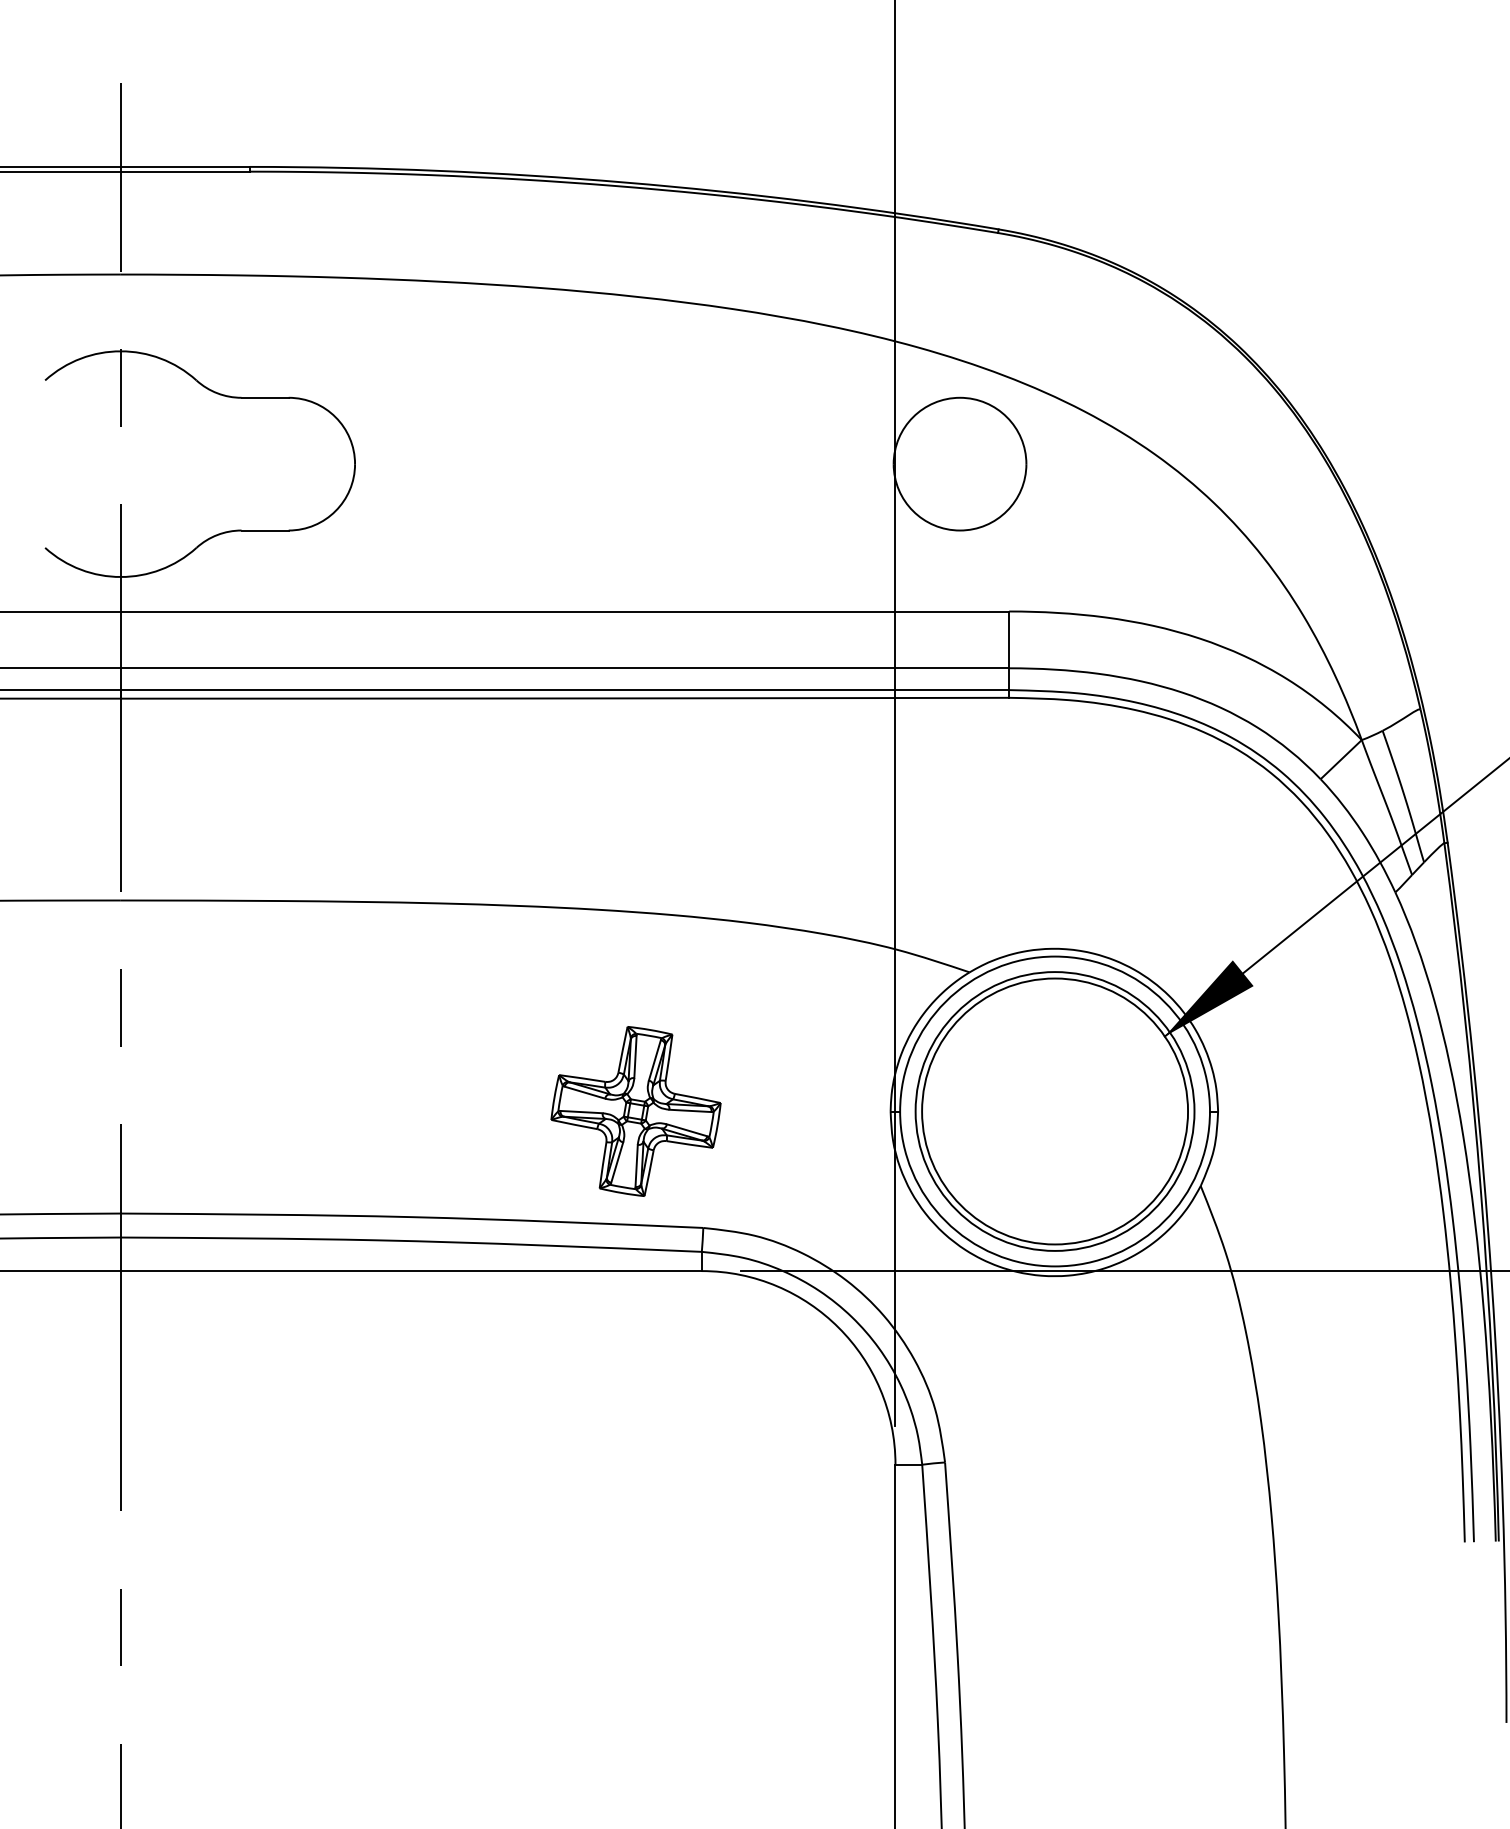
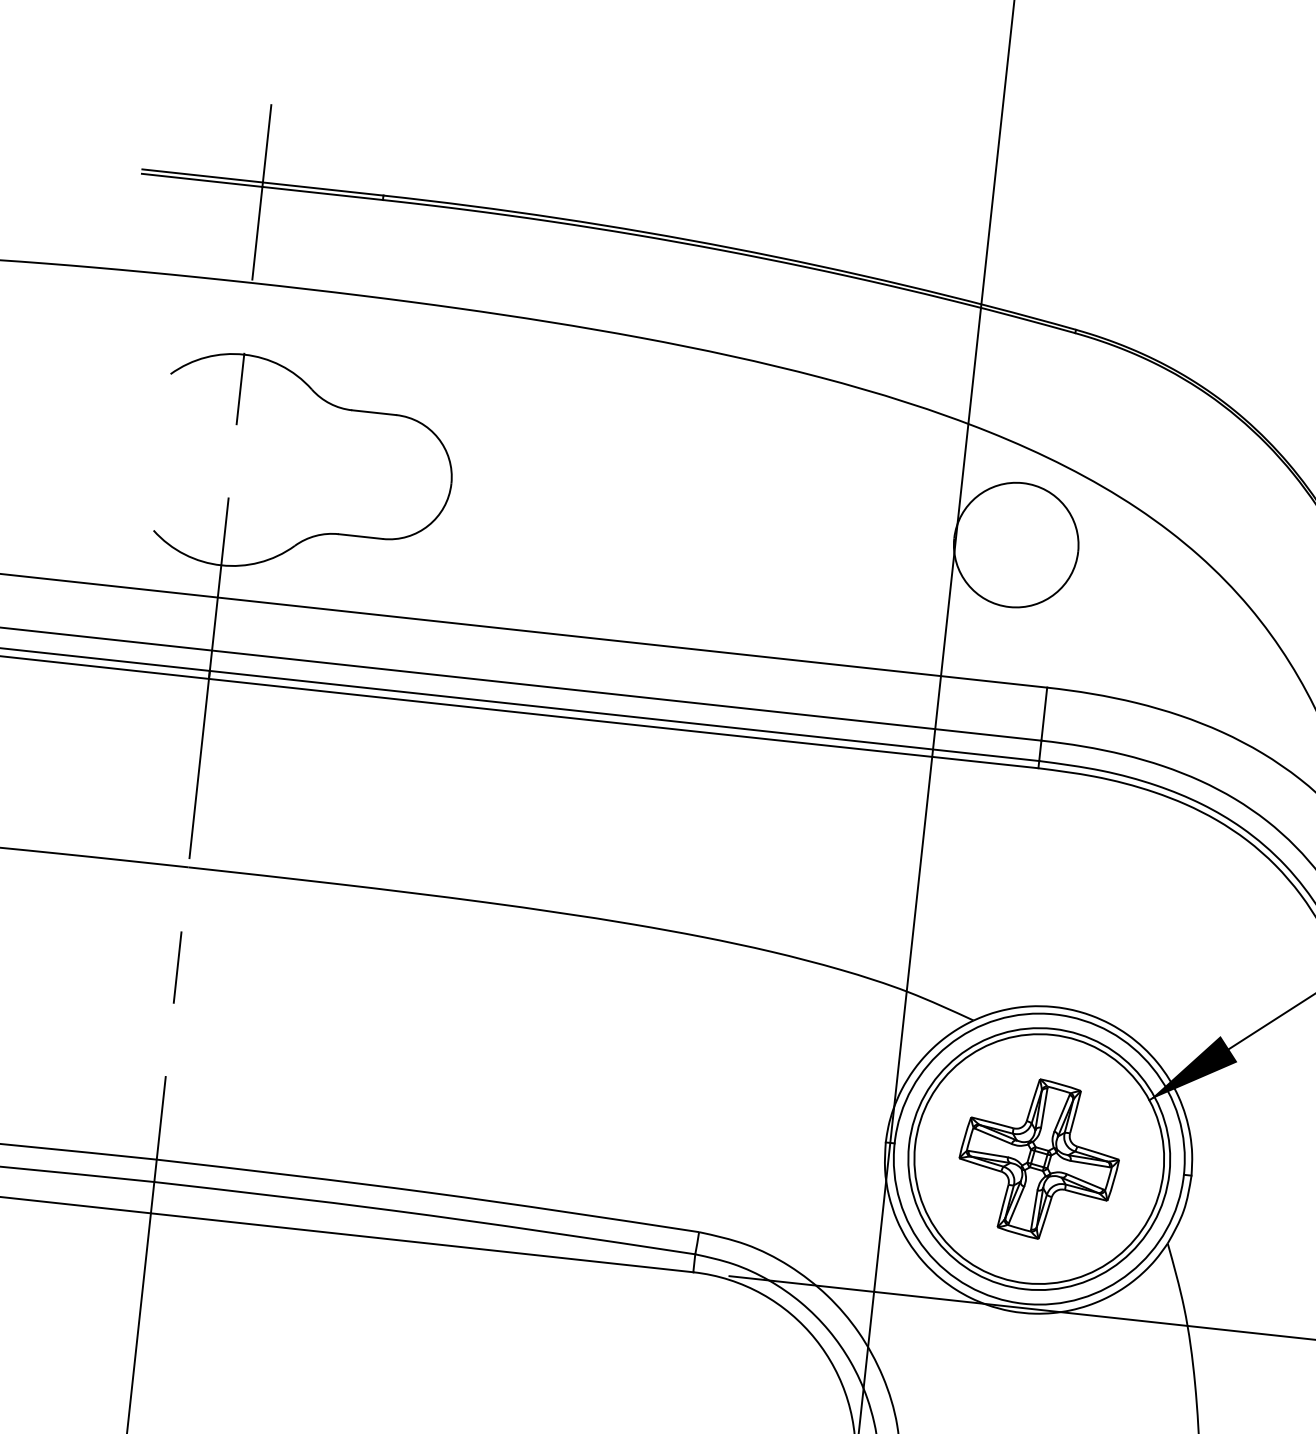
part: (635, 1111) -> (1038, 1159), moved

